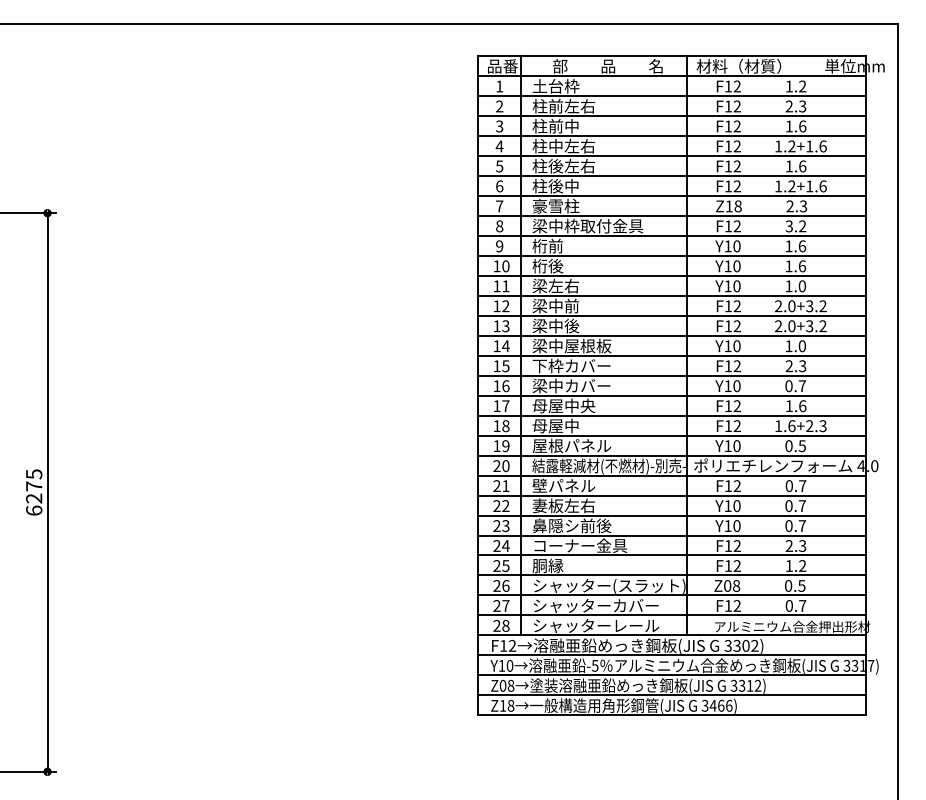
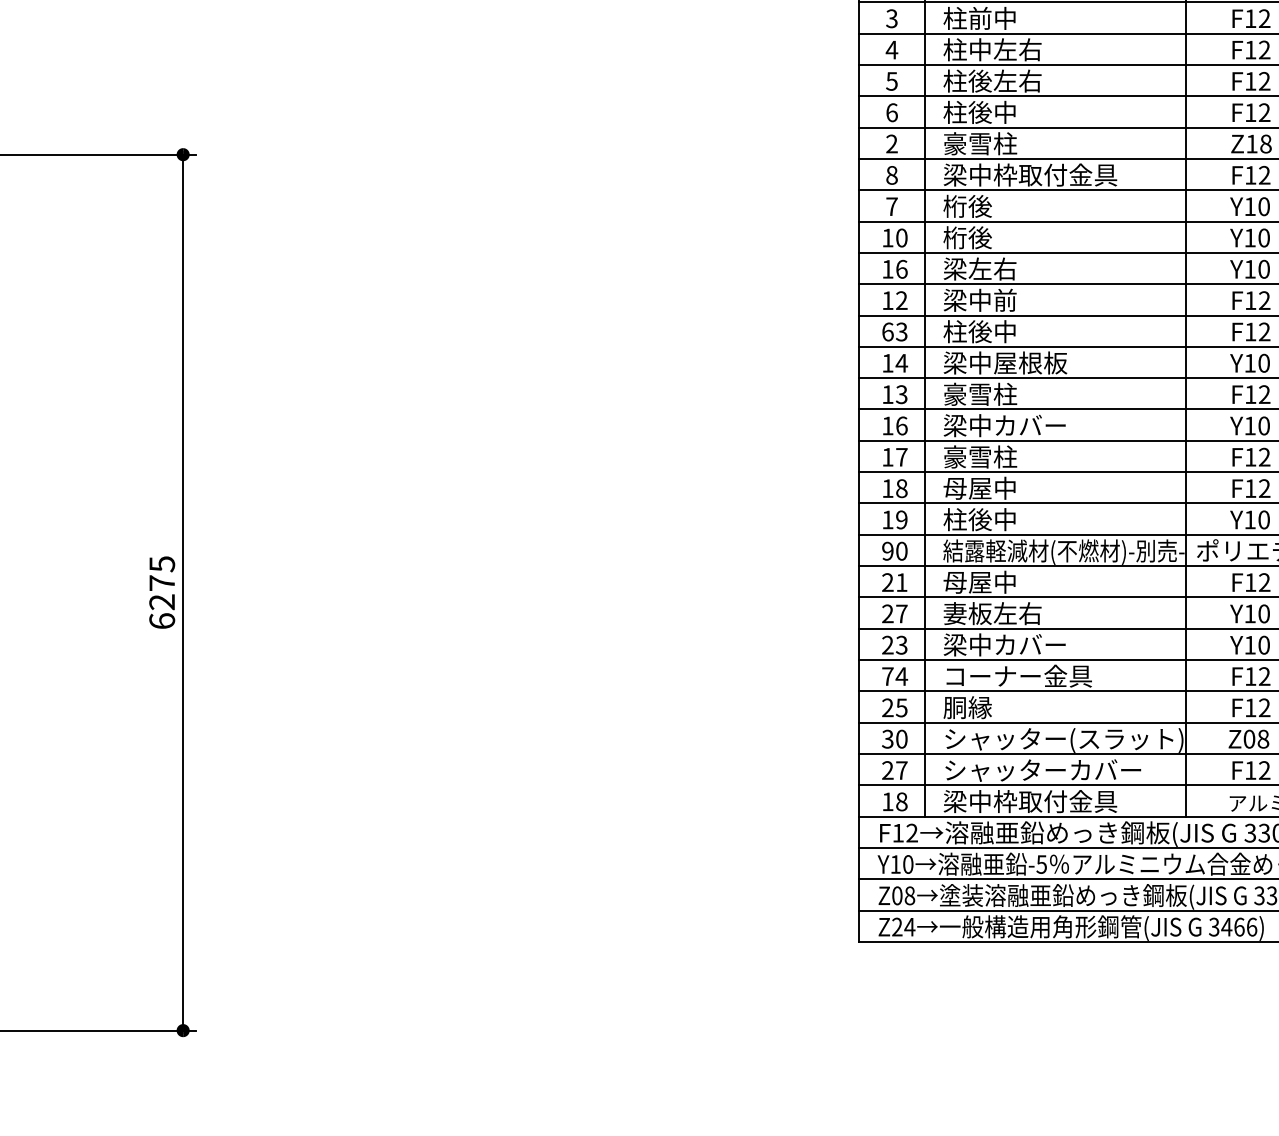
text: (499, 206) -> (891, 144), 7 -> 2
text: (555, 245) -> (979, 205), 桁前 -> 桁後
text: (499, 246) -> (891, 206), 9 -> 7
text: (505, 286) -> (901, 269), 11 -> 16
text: (555, 325) -> (979, 330), 梁中後 -> 柱後中
text: (496, 326) -> (887, 332), 13 -> 63
text: (505, 365) -> (901, 393), 15 -> 13
text: (571, 365) -> (1004, 393), 下枠カバー -> 豪雪柱
text: (563, 405) -> (992, 456), 母屋中央 -> 豪雪柱
text: (571, 445) -> (1004, 518), 屋根パネル -> 柱後中
text: (496, 466) -> (887, 551), 20 -> 90
text: (563, 485) -> (992, 581), 壁パネル -> 母屋中
text: (505, 505) -> (901, 613), 22 -> 27
text: (571, 525) -> (1004, 644), 鼻隠シ前後 -> 梁中カバー
text: (496, 545) -> (887, 675), 24 -> 74
text: (501, 585) -> (894, 738), 26 -> 30
text: (496, 625) -> (887, 801), 28 -> 18
text: (595, 625) -> (1042, 801), シャッターレール -> 梁中枠取付金具
text: (506, 705) -> (902, 926), Z18 -> Z24

